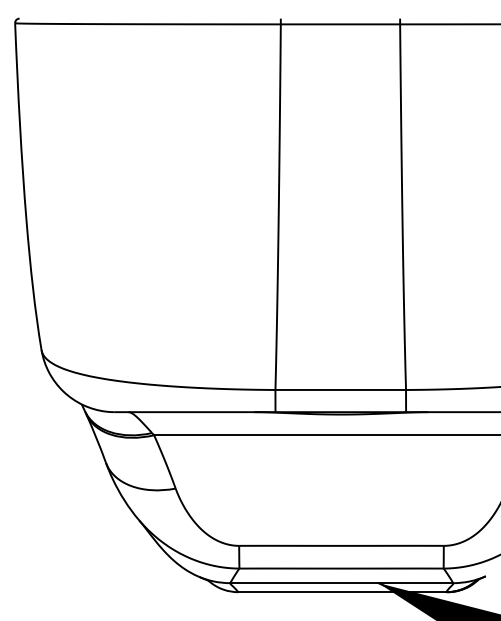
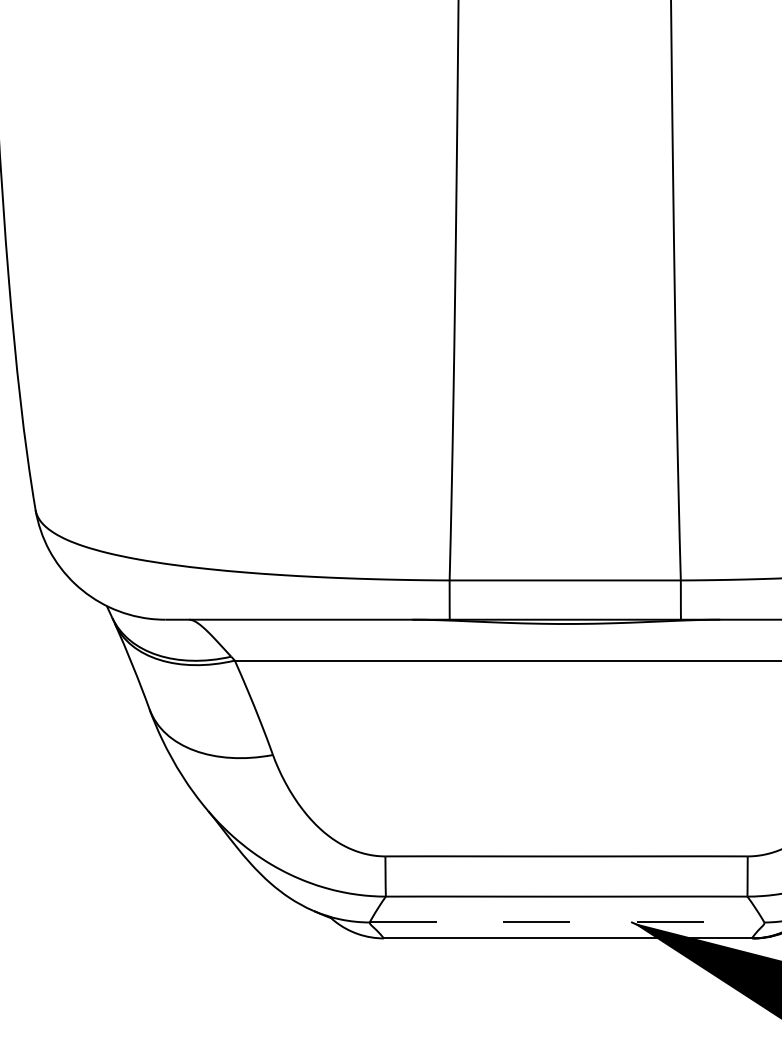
line: (342, 583) -> (568, 923), solid -> dashed

